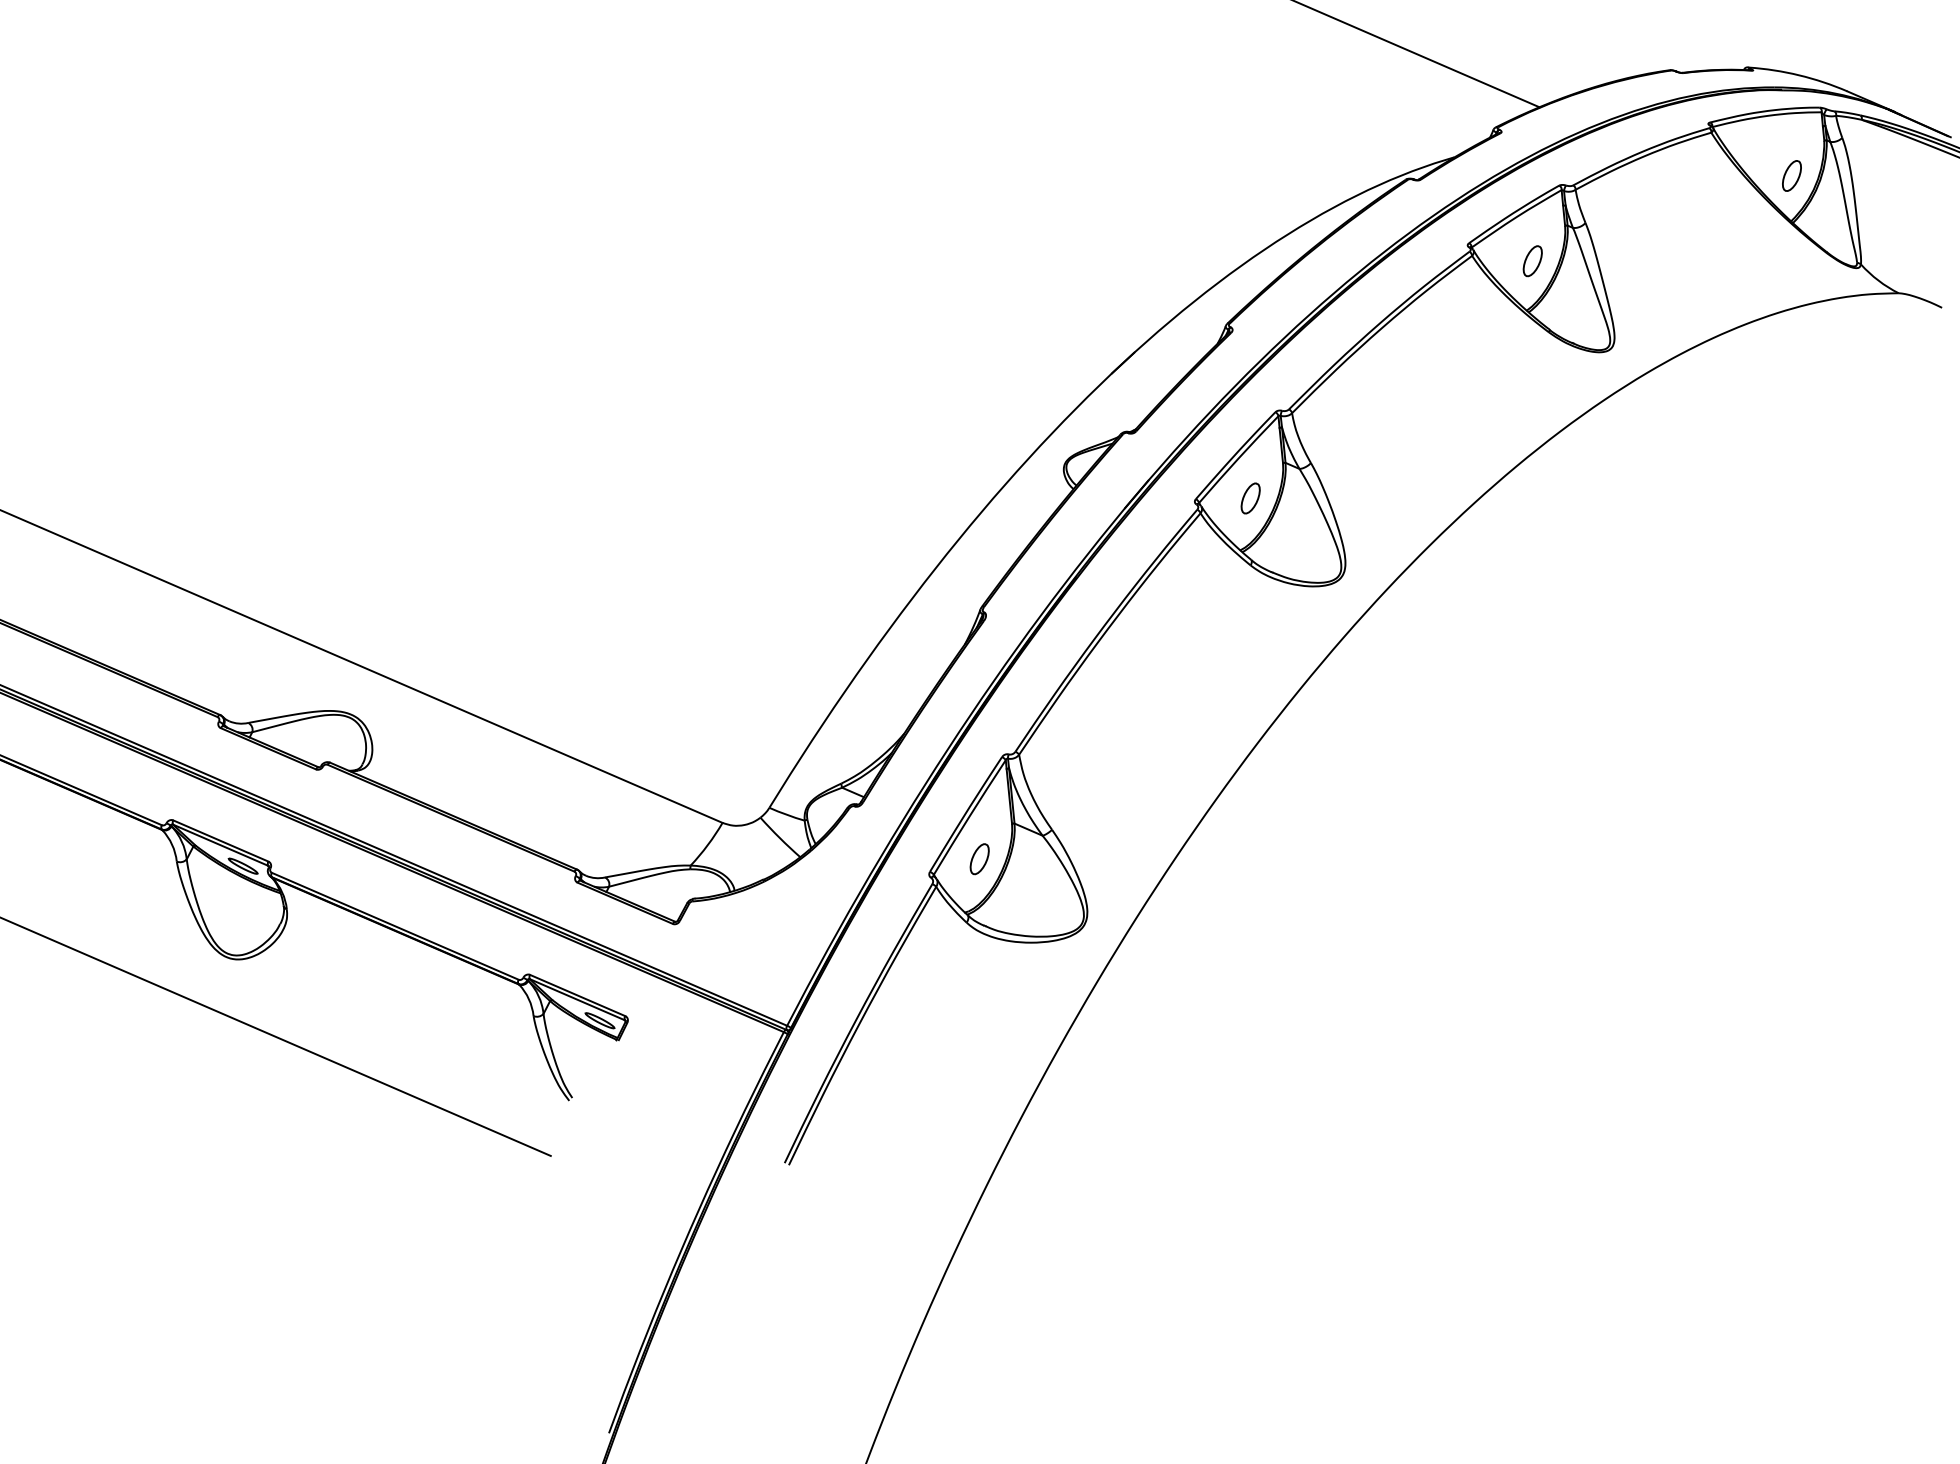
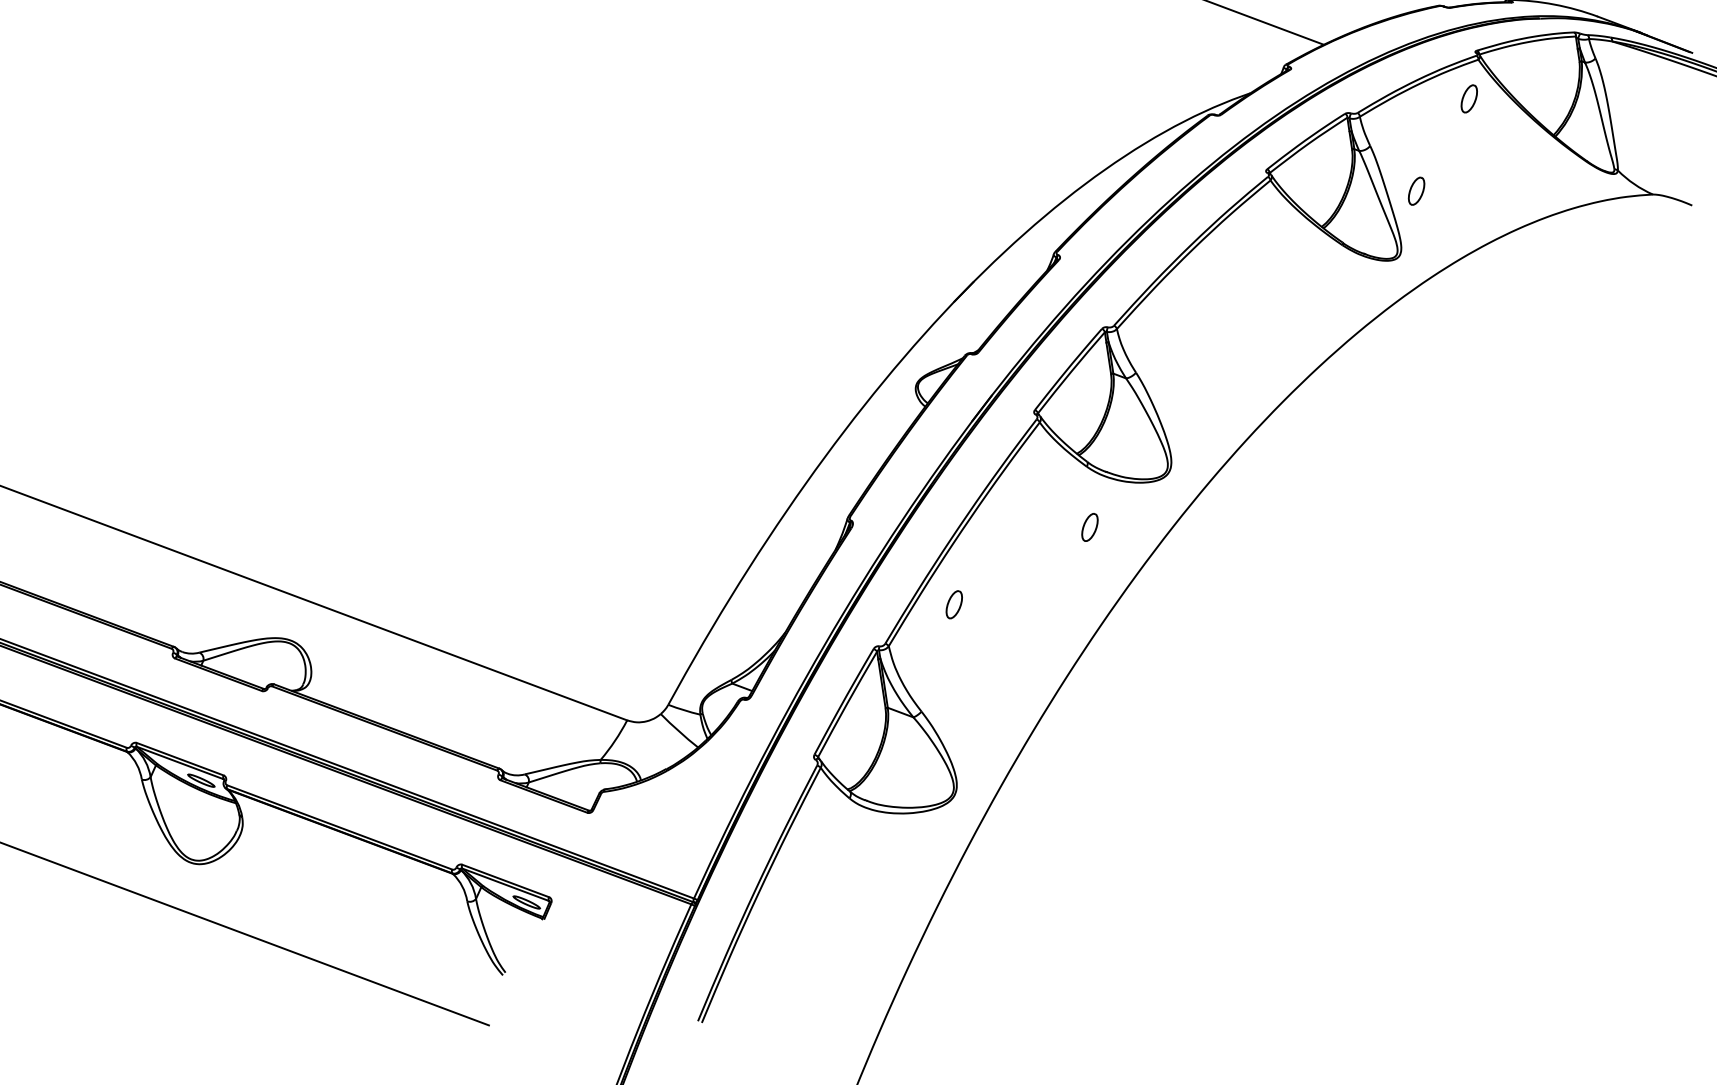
part: (1791, 175) -> (1468, 98), moved
part: (1532, 261) -> (1416, 191), moved
part: (1250, 498) -> (1089, 527), moved
part: (979, 859) -> (954, 605), moved

